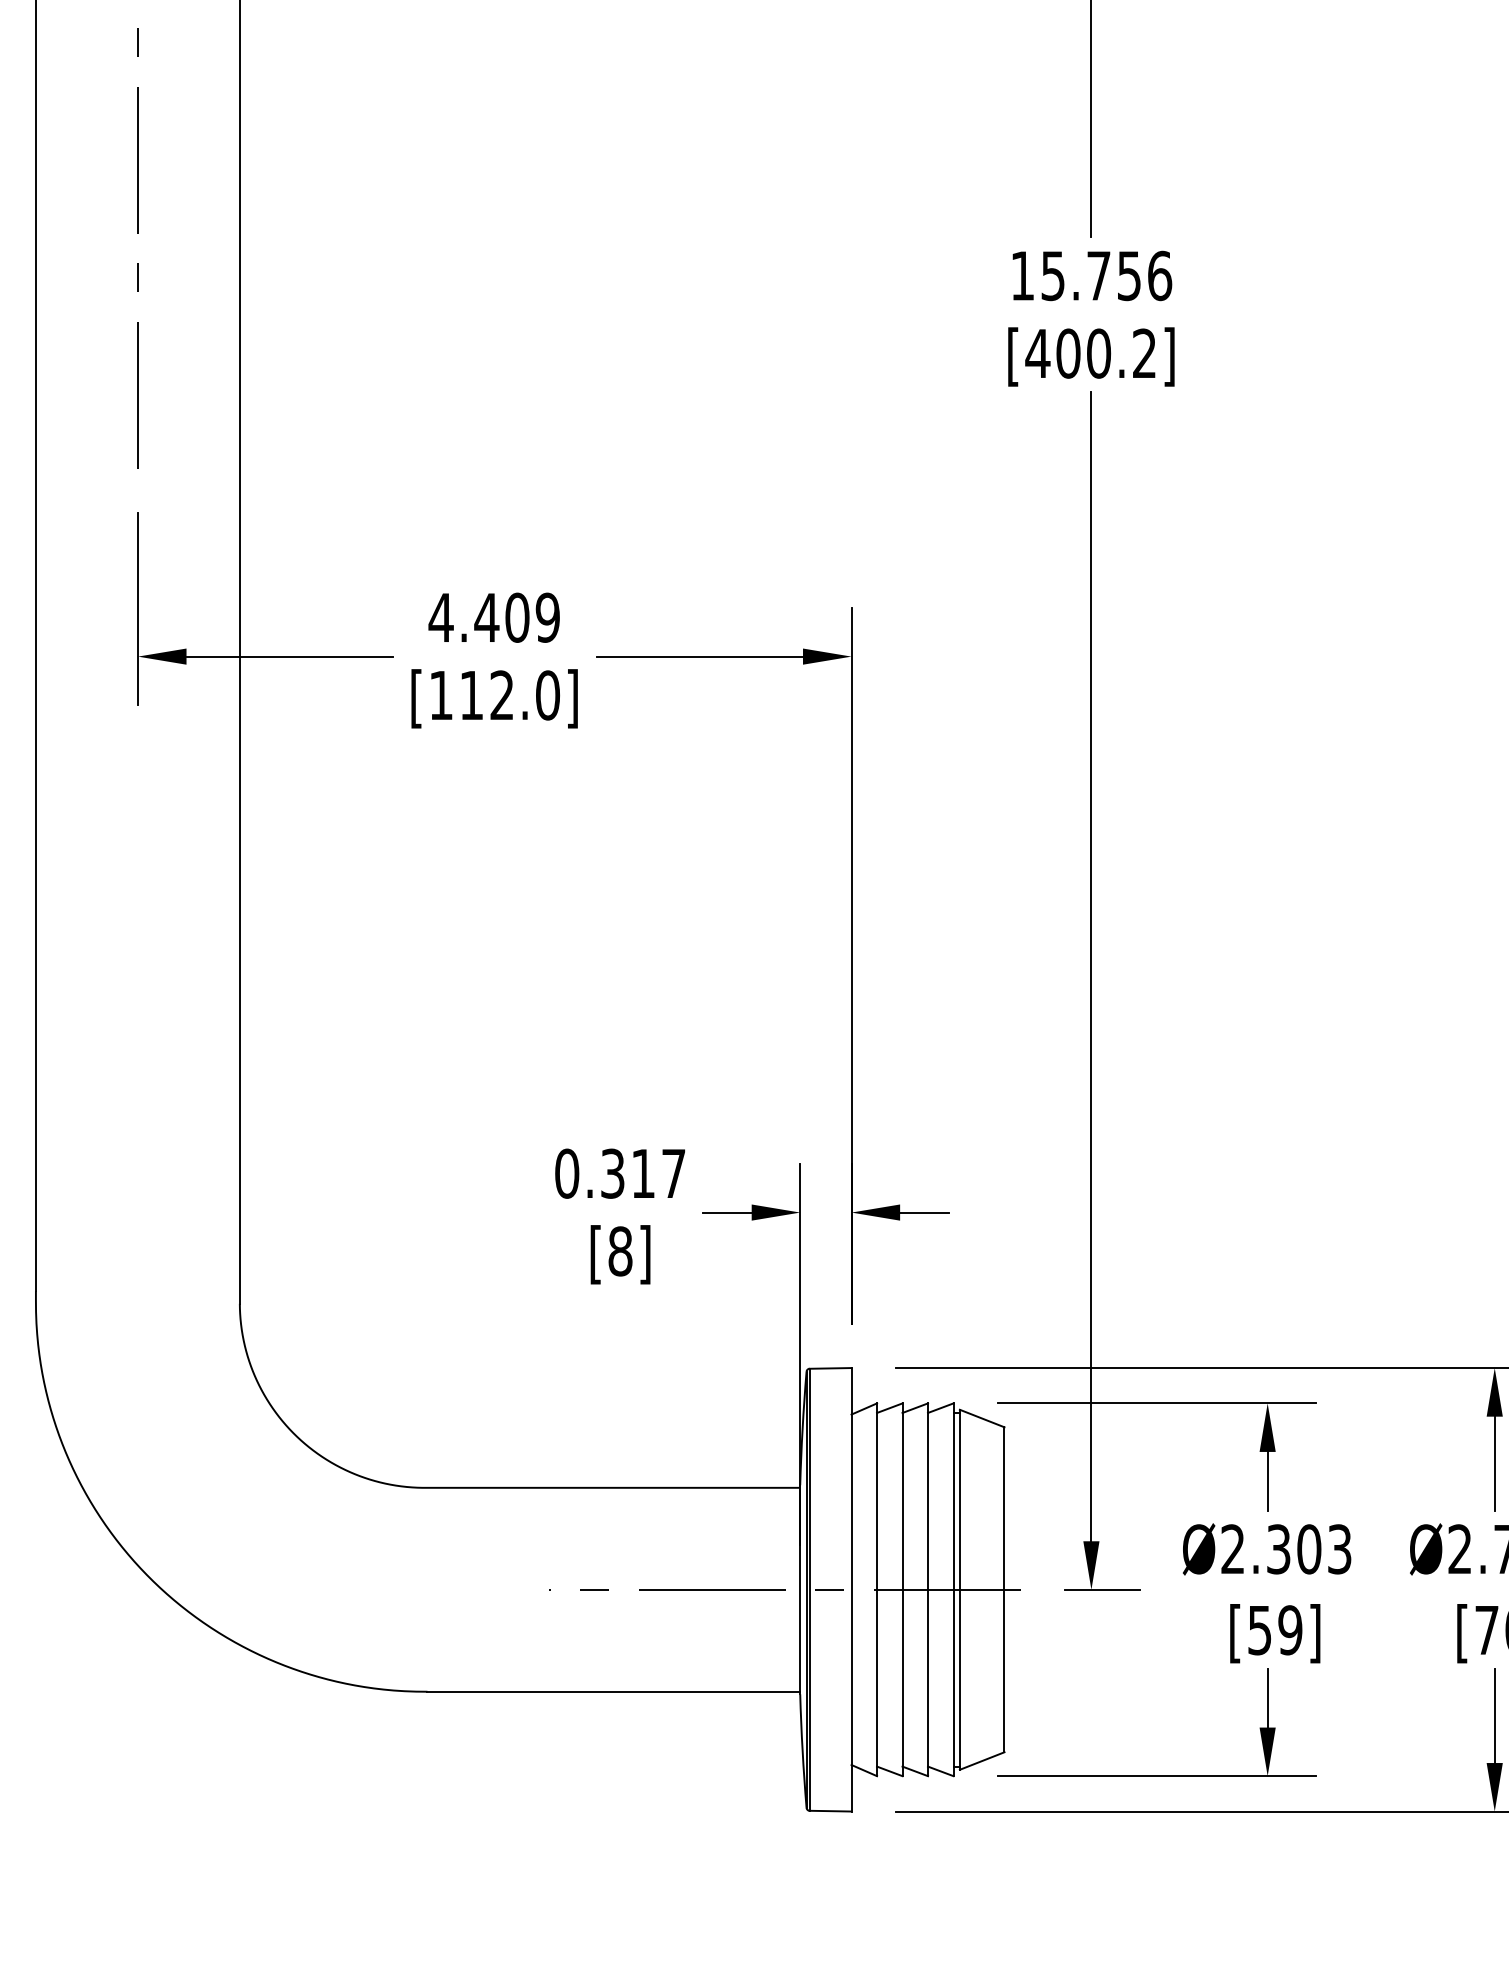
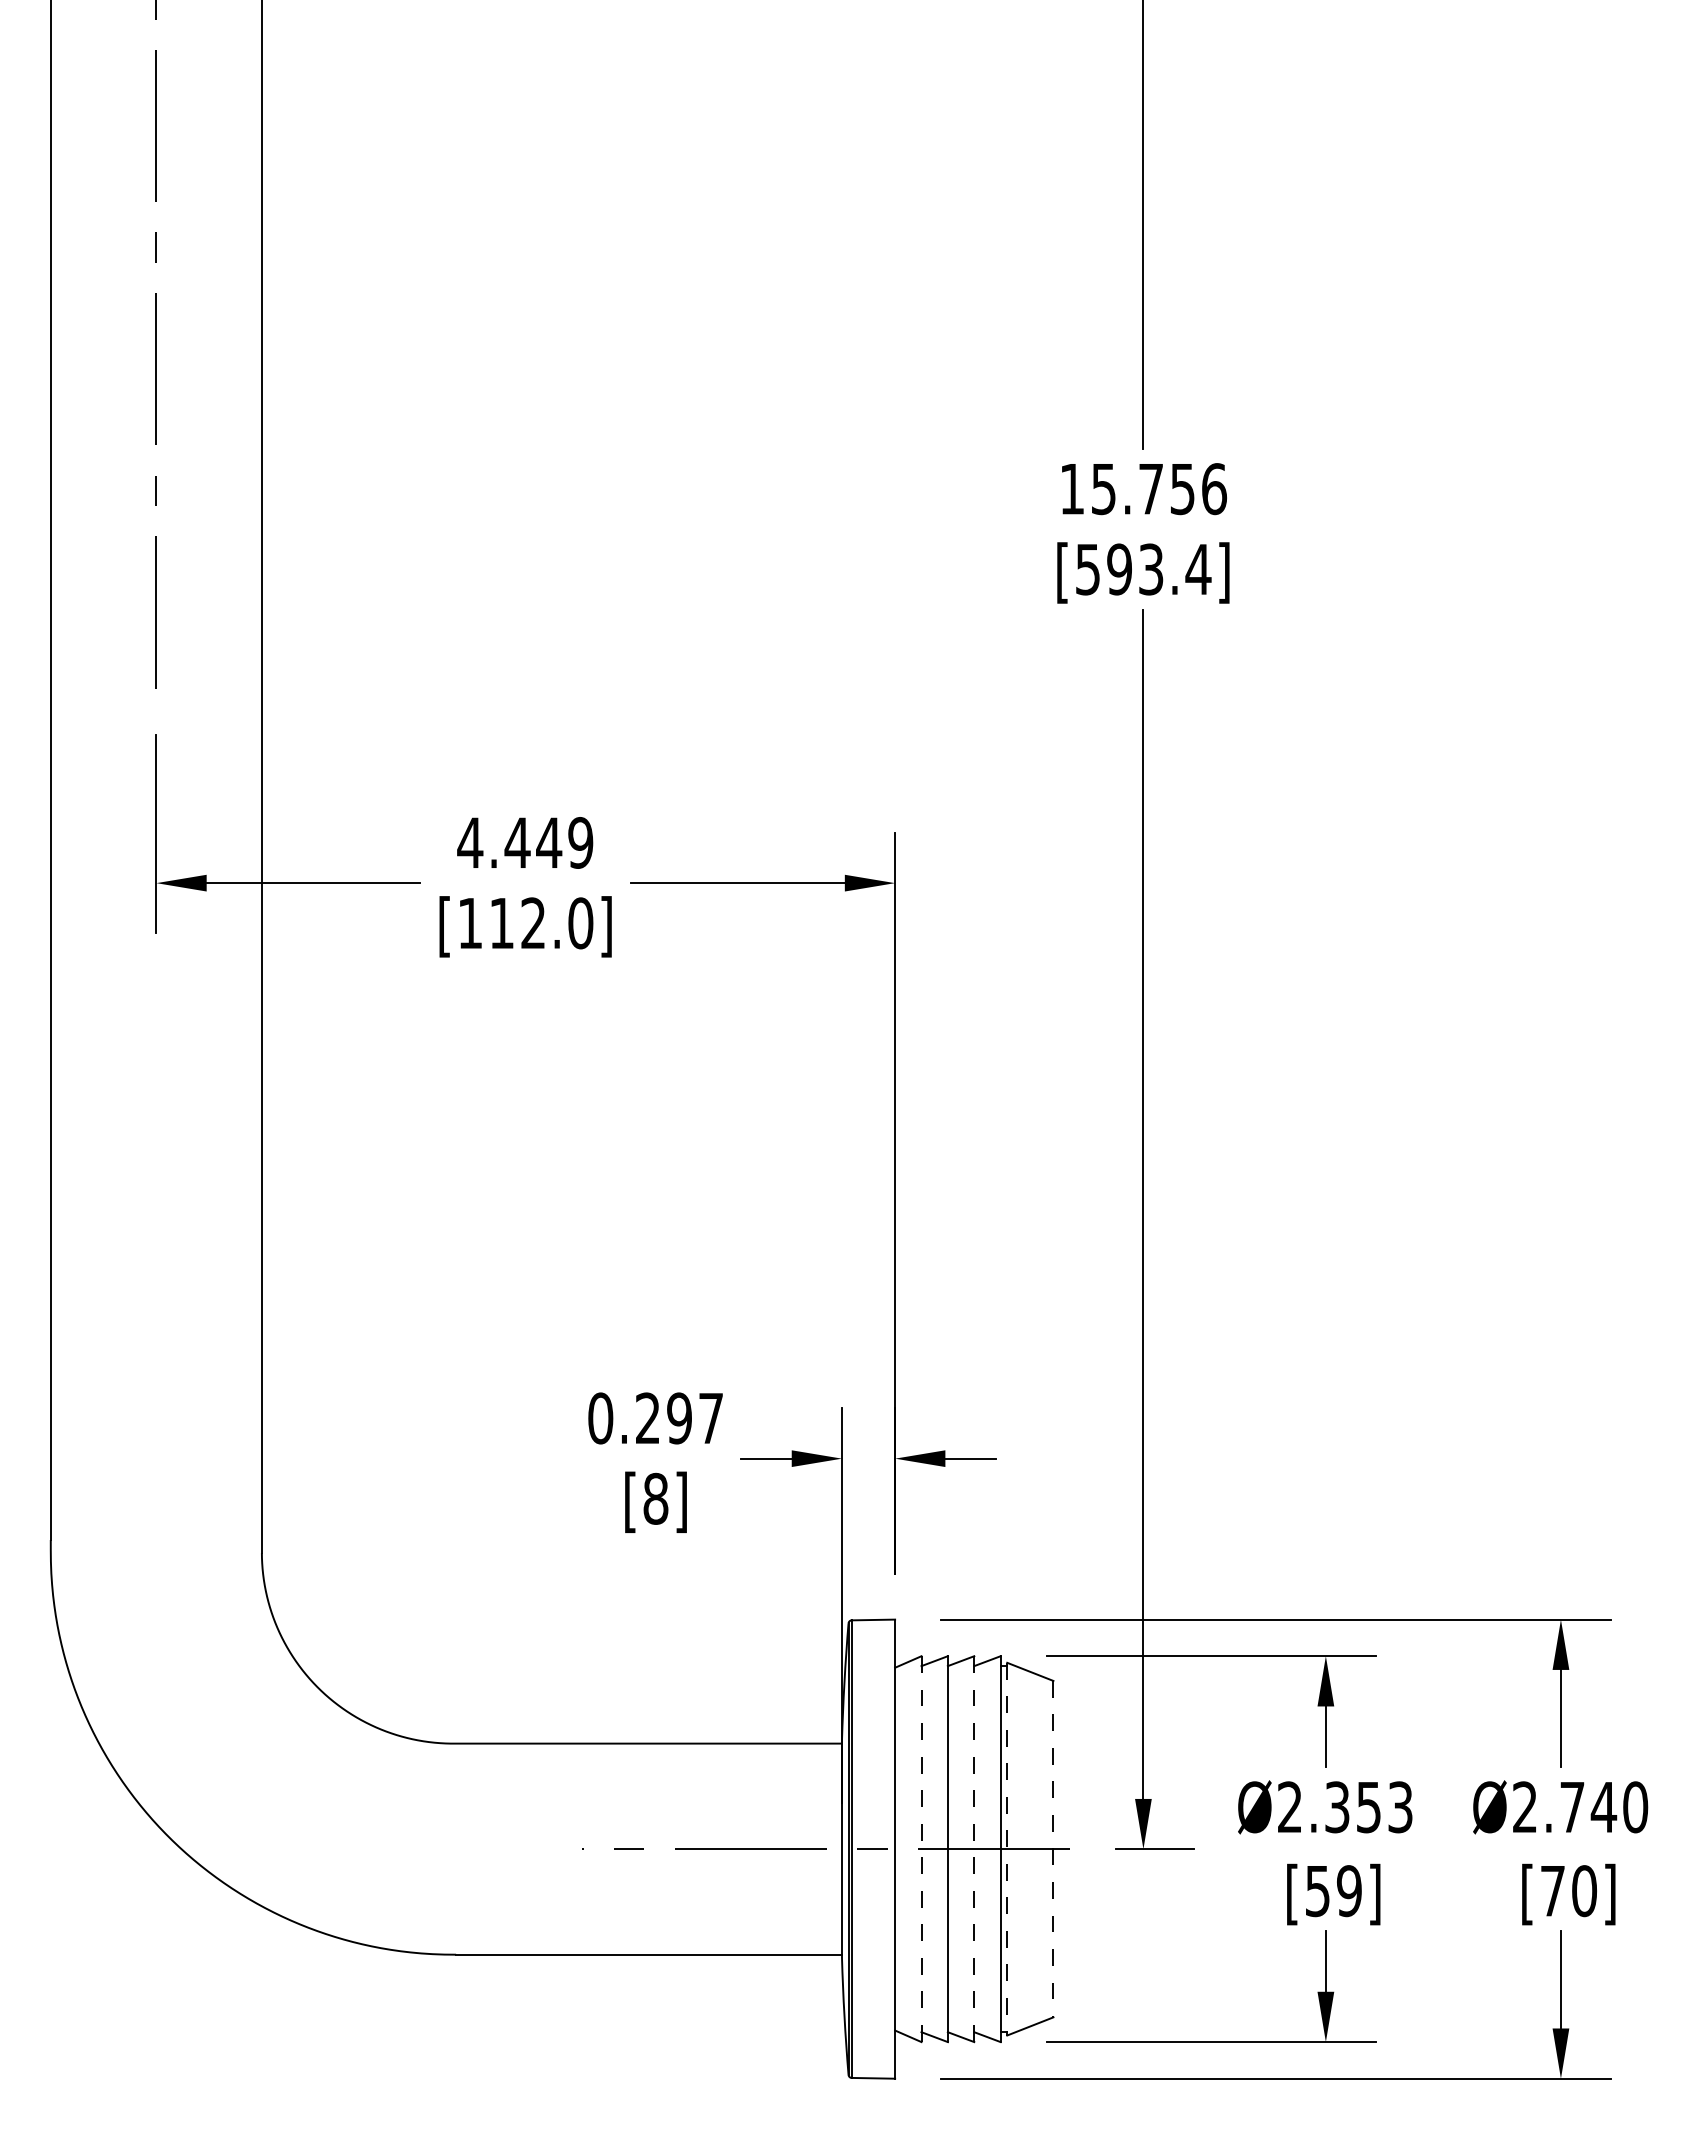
text: (1090, 353) -> (1142, 569), [400.2] -> [593.4]
text: (517, 617) -> (549, 842), 4.409 -> 4.449
text: (627, 1173) -> (663, 1418), 0.317 -> 0.297
text: (1308, 1549) -> (1368, 1807), Ø2.303 -> Ø2.353
line: (877, 1590) -> (921, 1849), solid -> dashed
line: (928, 1590) -> (974, 1849), solid -> dashed
line: (960, 1590) -> (1007, 1849), solid -> dashed
line: (1004, 1590) -> (1053, 1849), solid -> dashed

